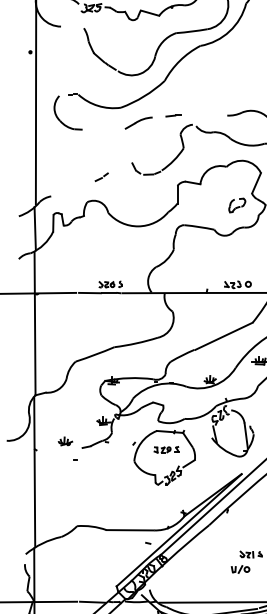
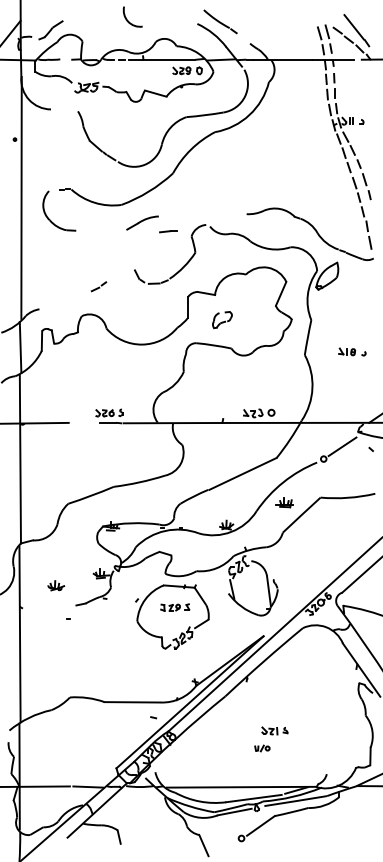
line: (173, 115) -> (168, 231), moved
part: (237, 205) -> (222, 320), moved
line: (90, 292) -> (85, 422), removed
part: (65, 441) -> (56, 585), moved
part: (240, 569) -> (262, 748), size x0.7

